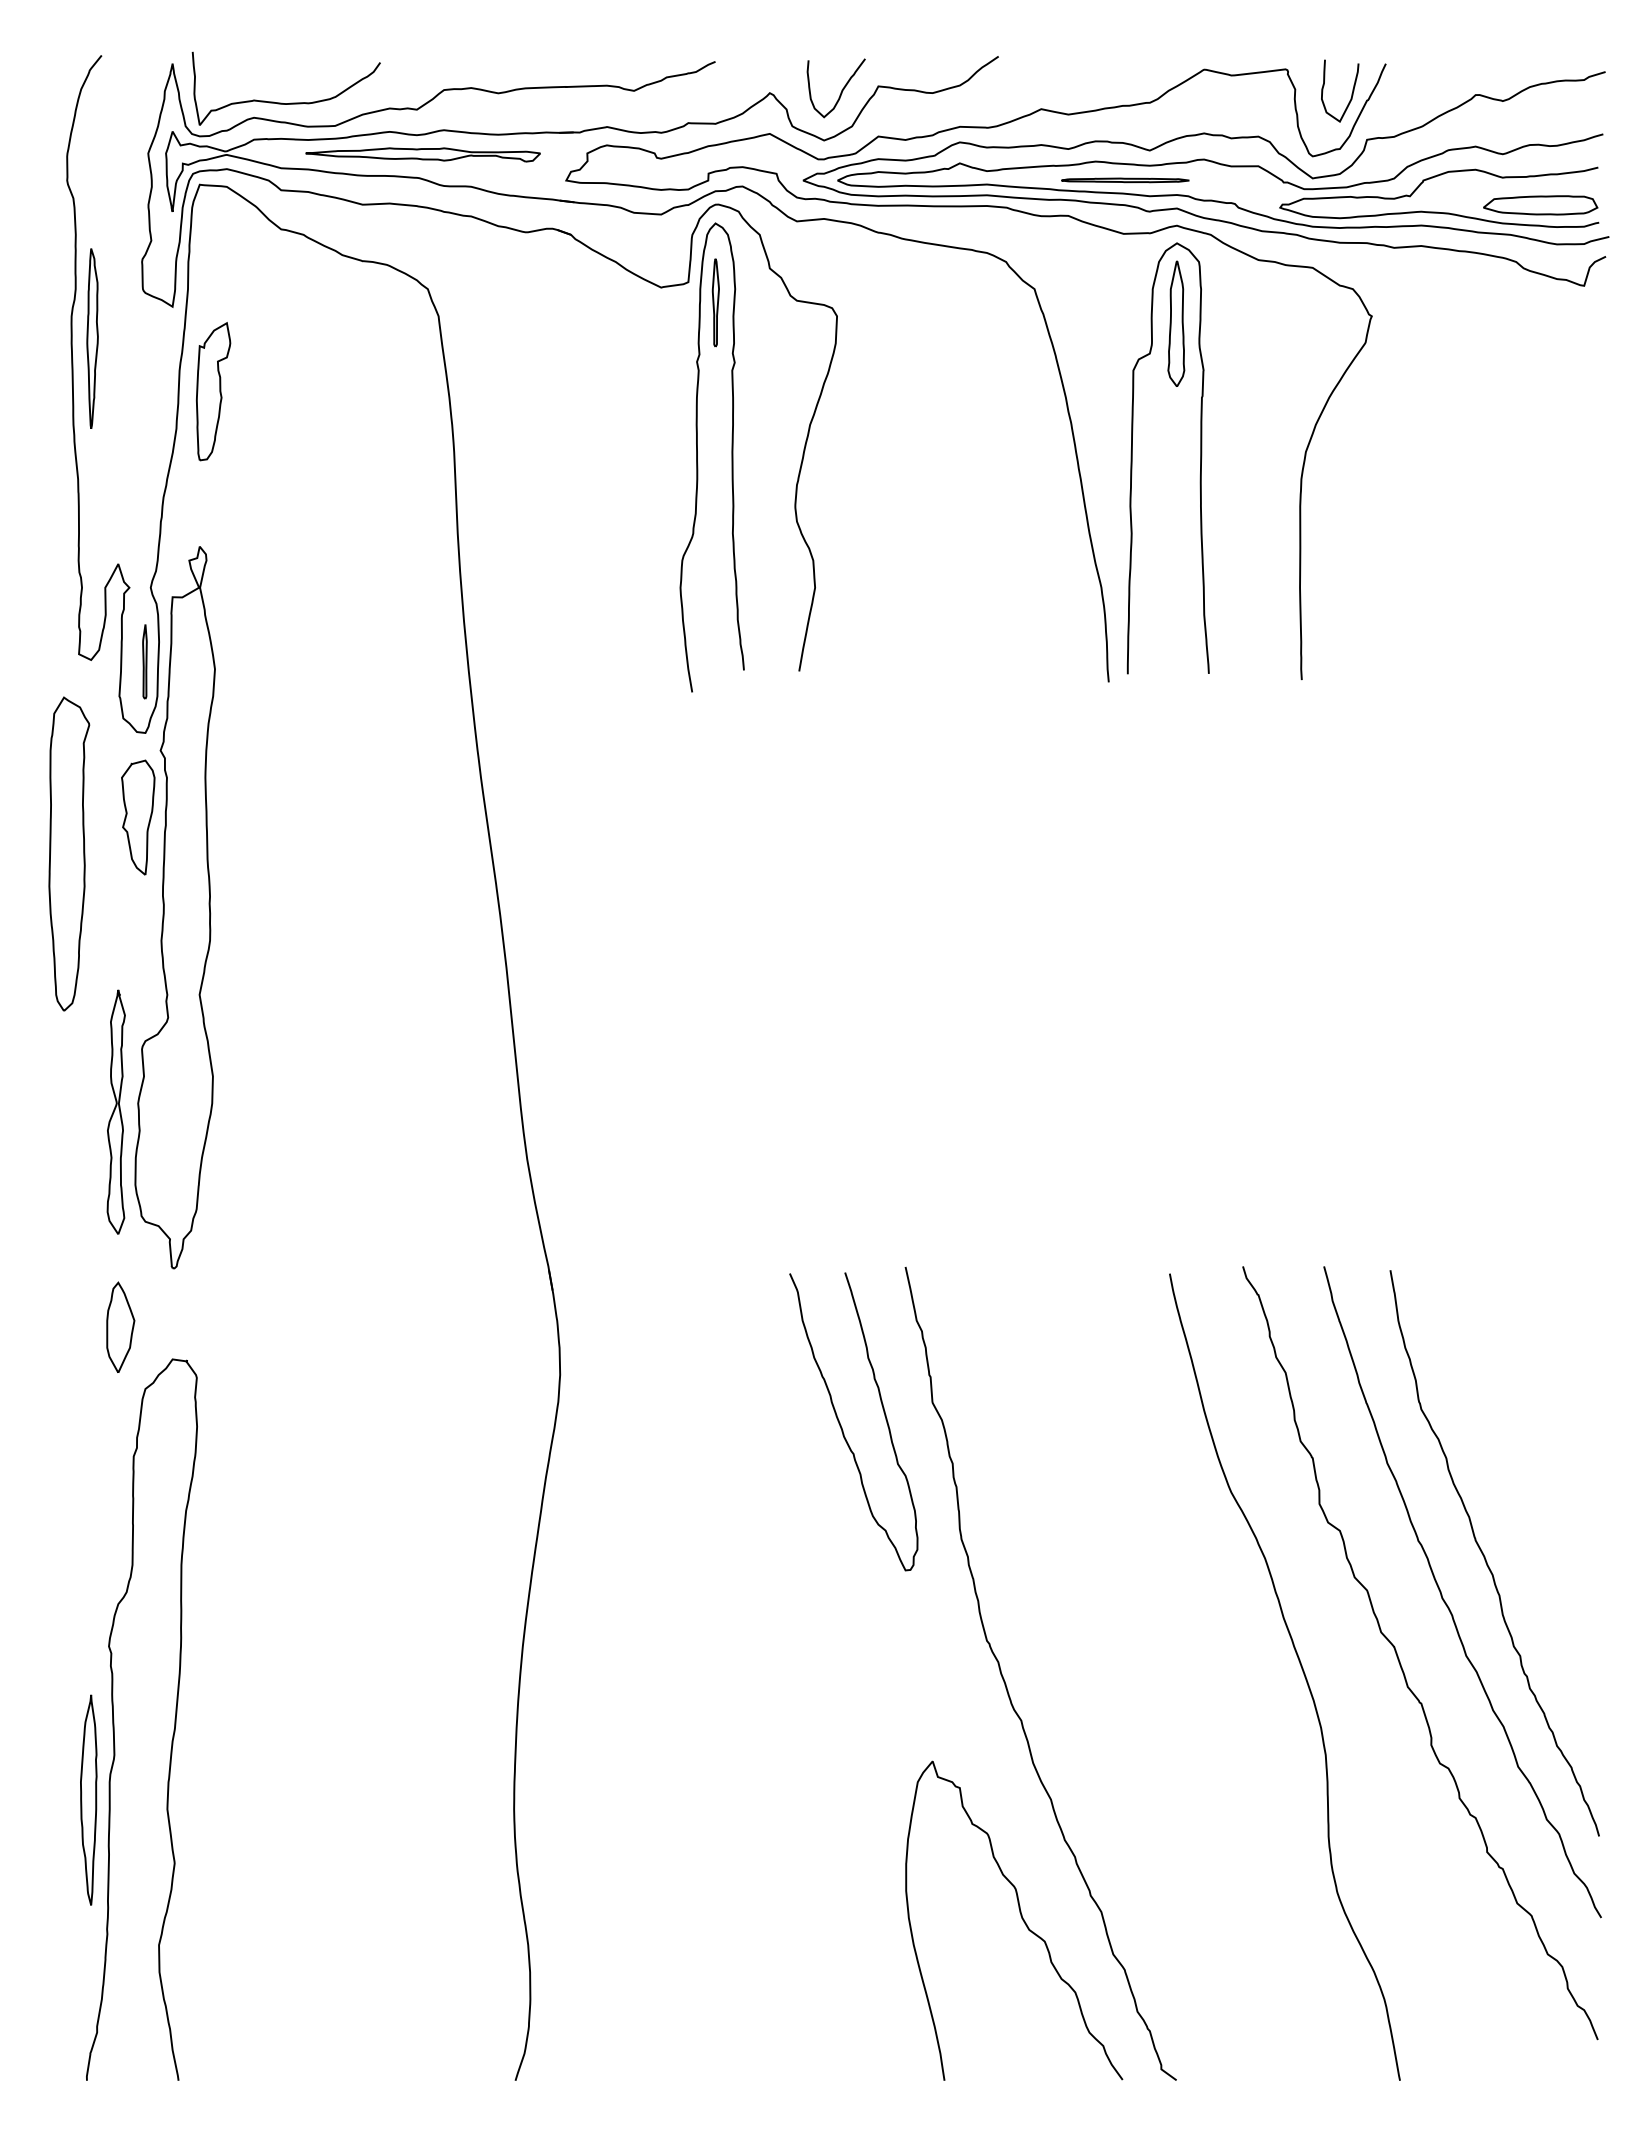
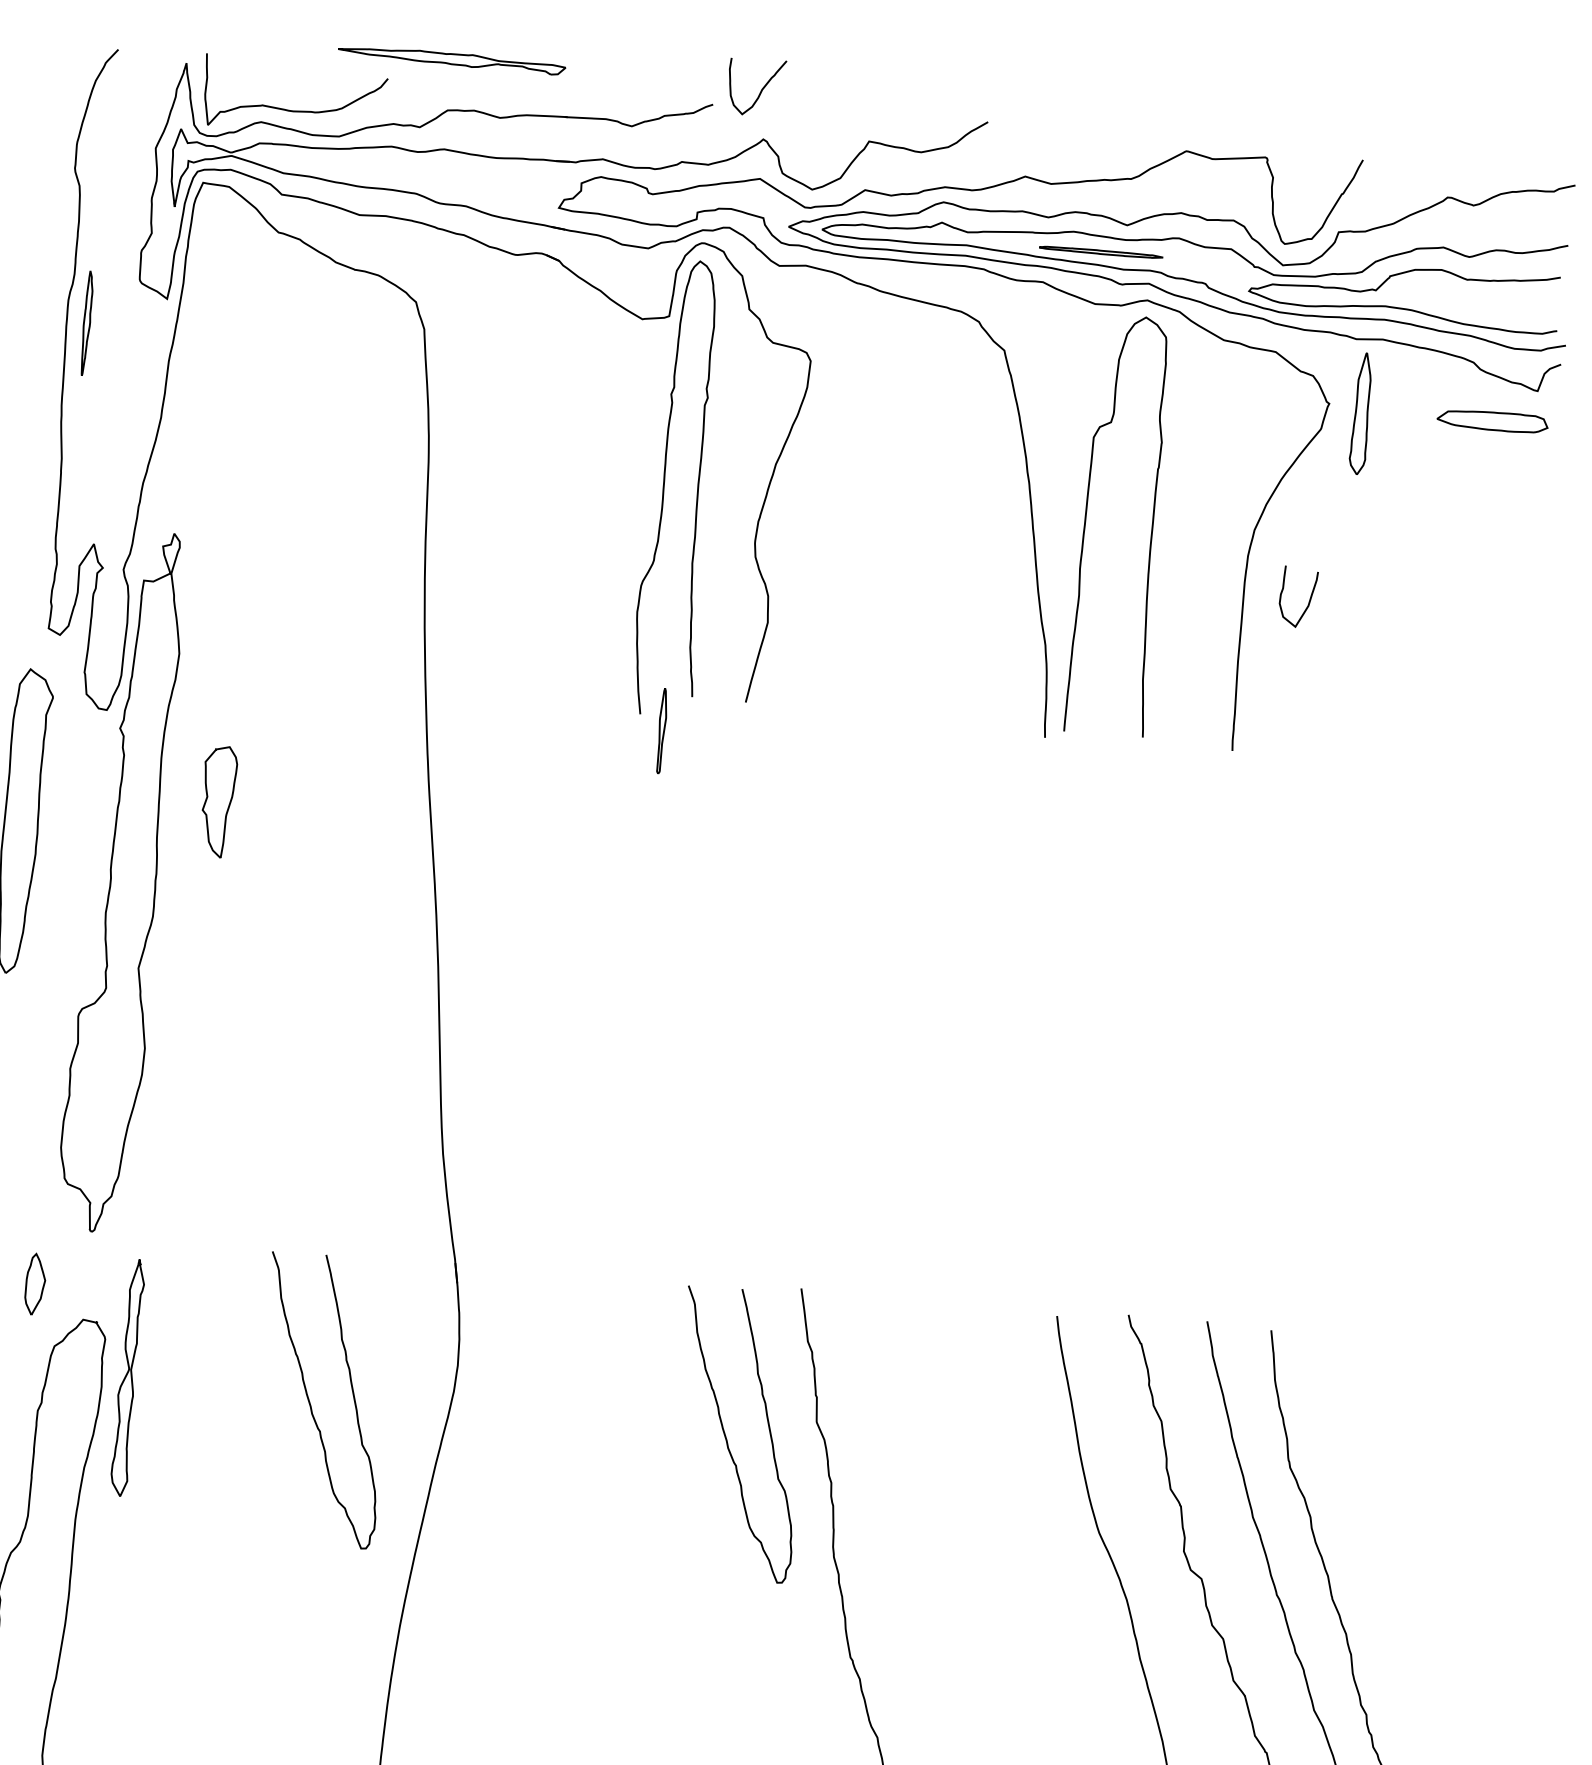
curve: (841, 90) -> (761, 89), moved
curve: (1351, 93) -> (1308, 600), moved
part: (422, 154) -> (451, 59), moved
part: (1540, 205) -> (1492, 421), moved
part: (715, 302) -> (661, 730), moved
part: (1176, 323) -> (1361, 413), moved
part: (92, 338) -> (86, 323), size x0.6
part: (213, 391) -> (200, 384), removed
part: (144, 661) -> (111, 640), removed
part: (138, 817) -> (218, 801), moved
part: (115, 1111) -> (127, 1377), moved
part: (120, 1326) -> (35, 1283), size x0.7
curve: (413, 1427) -> (311, 1404), added

